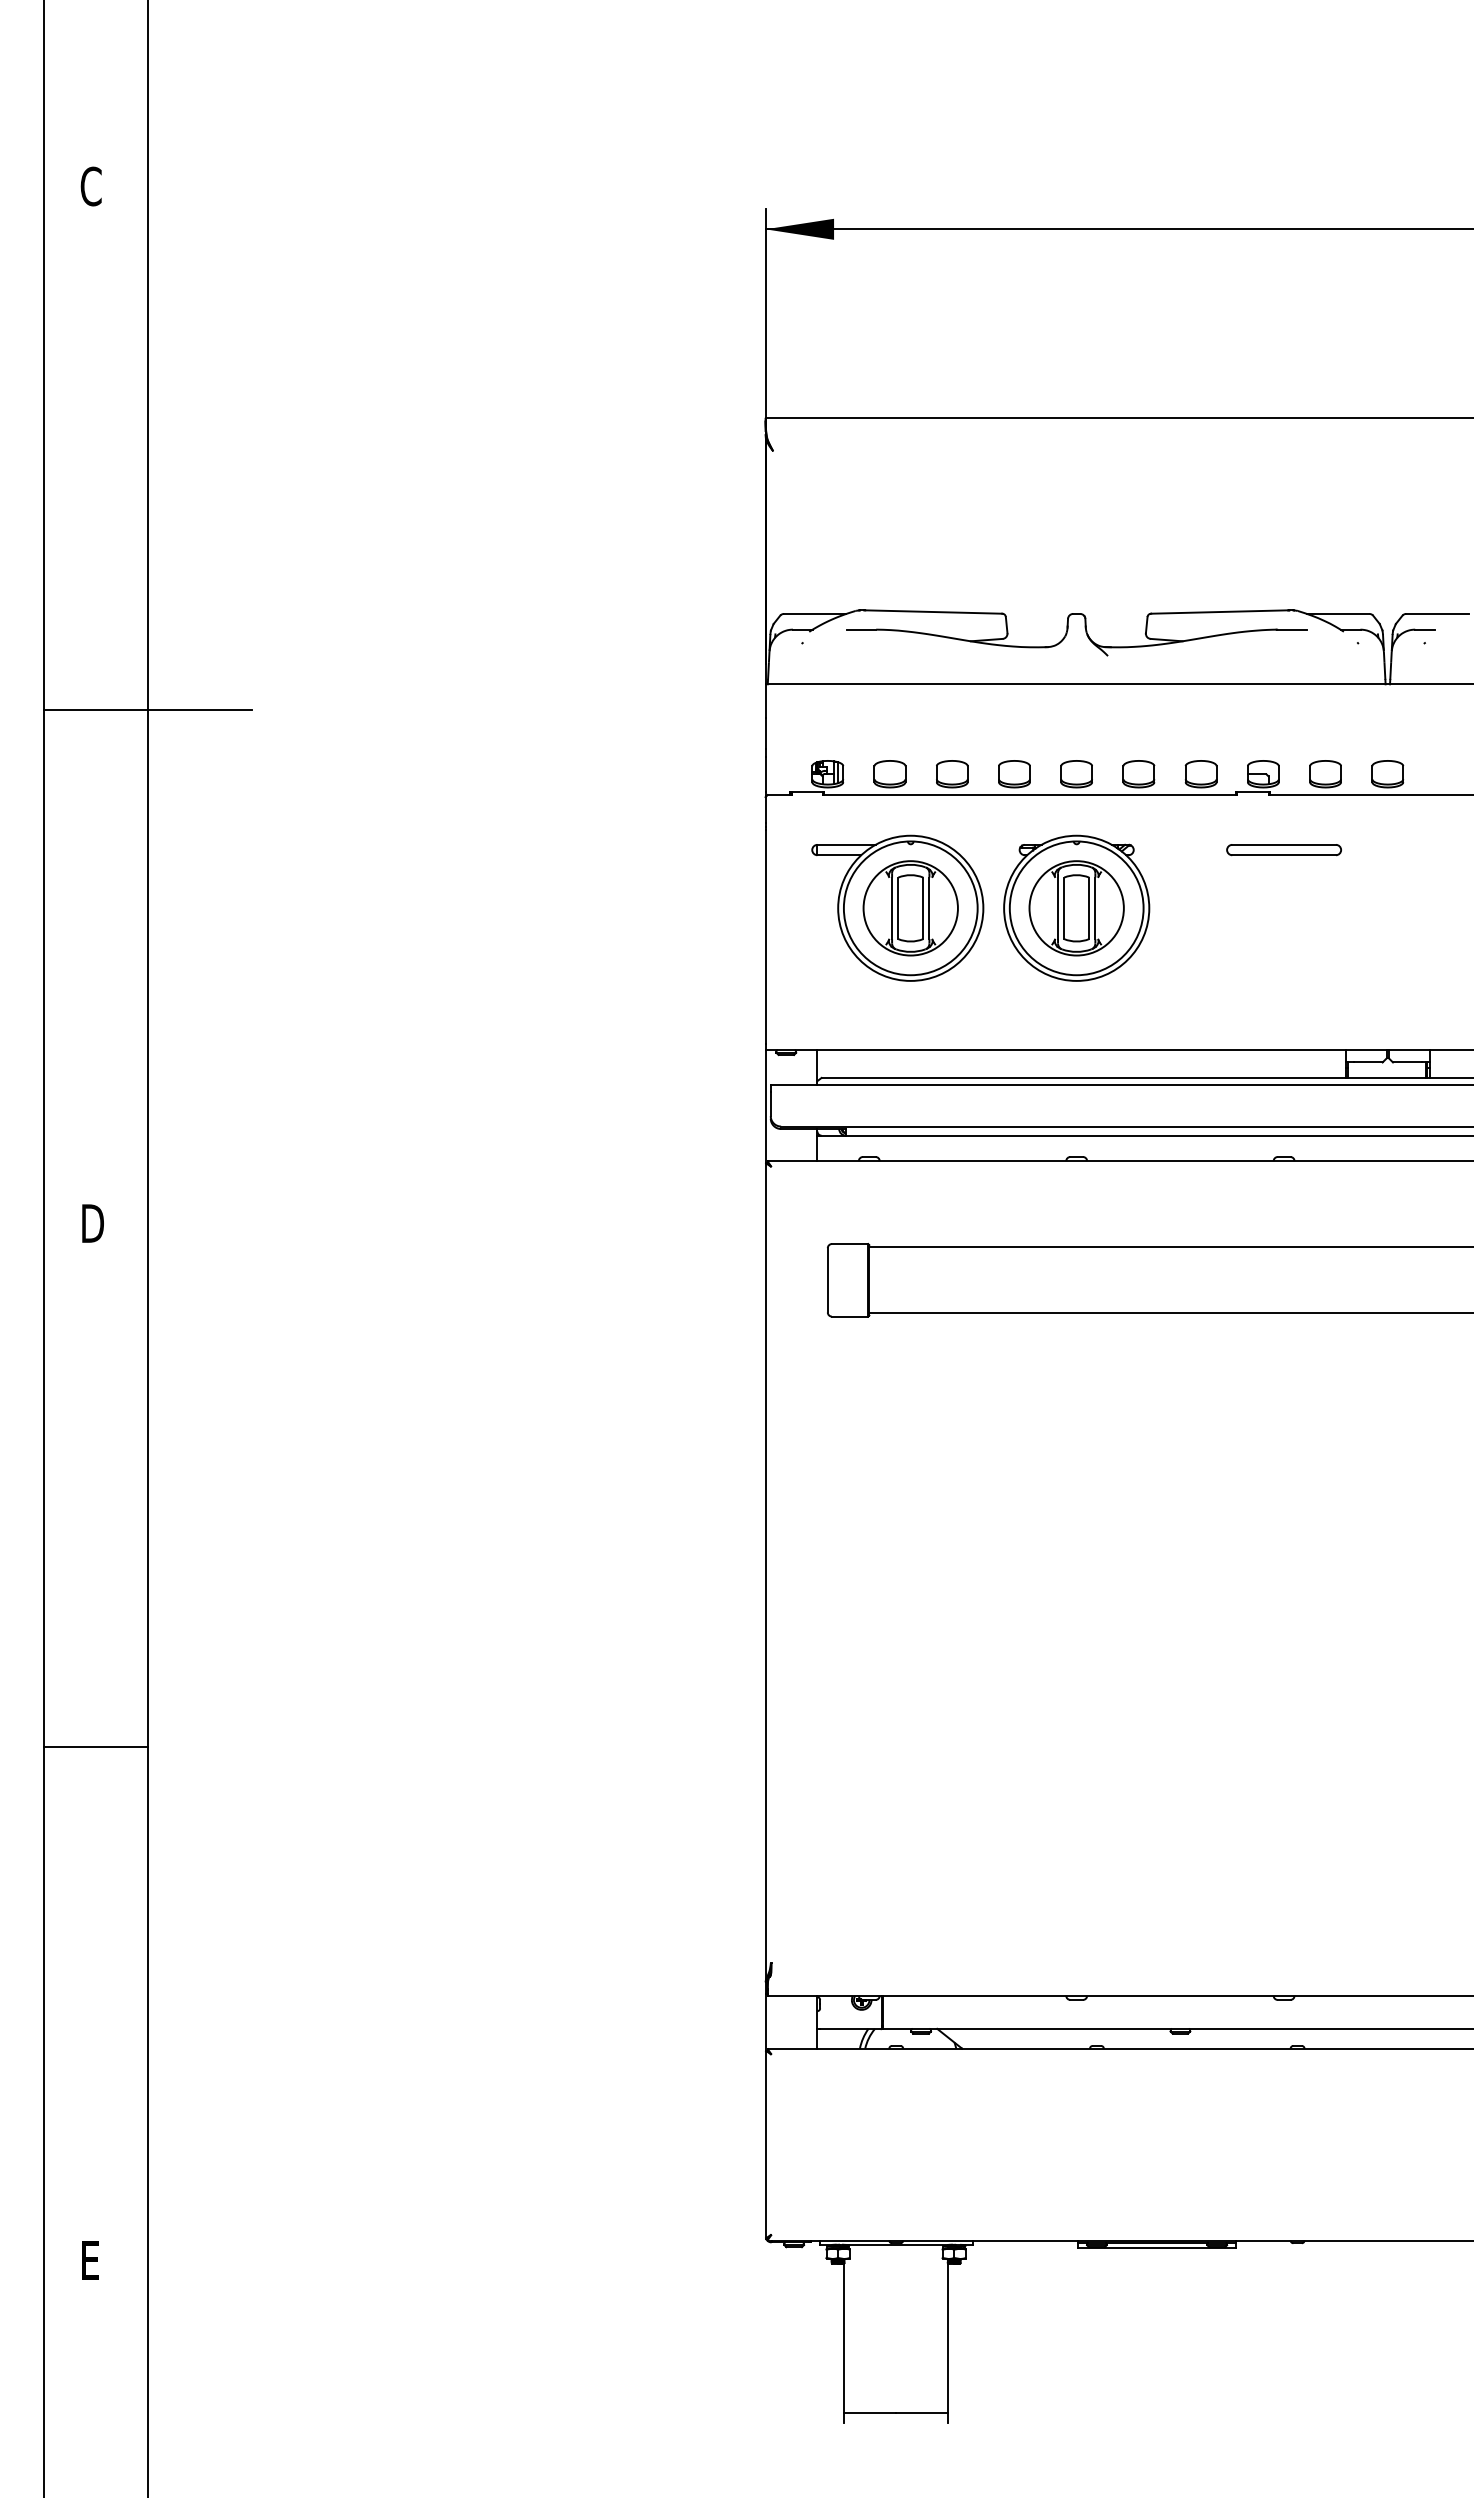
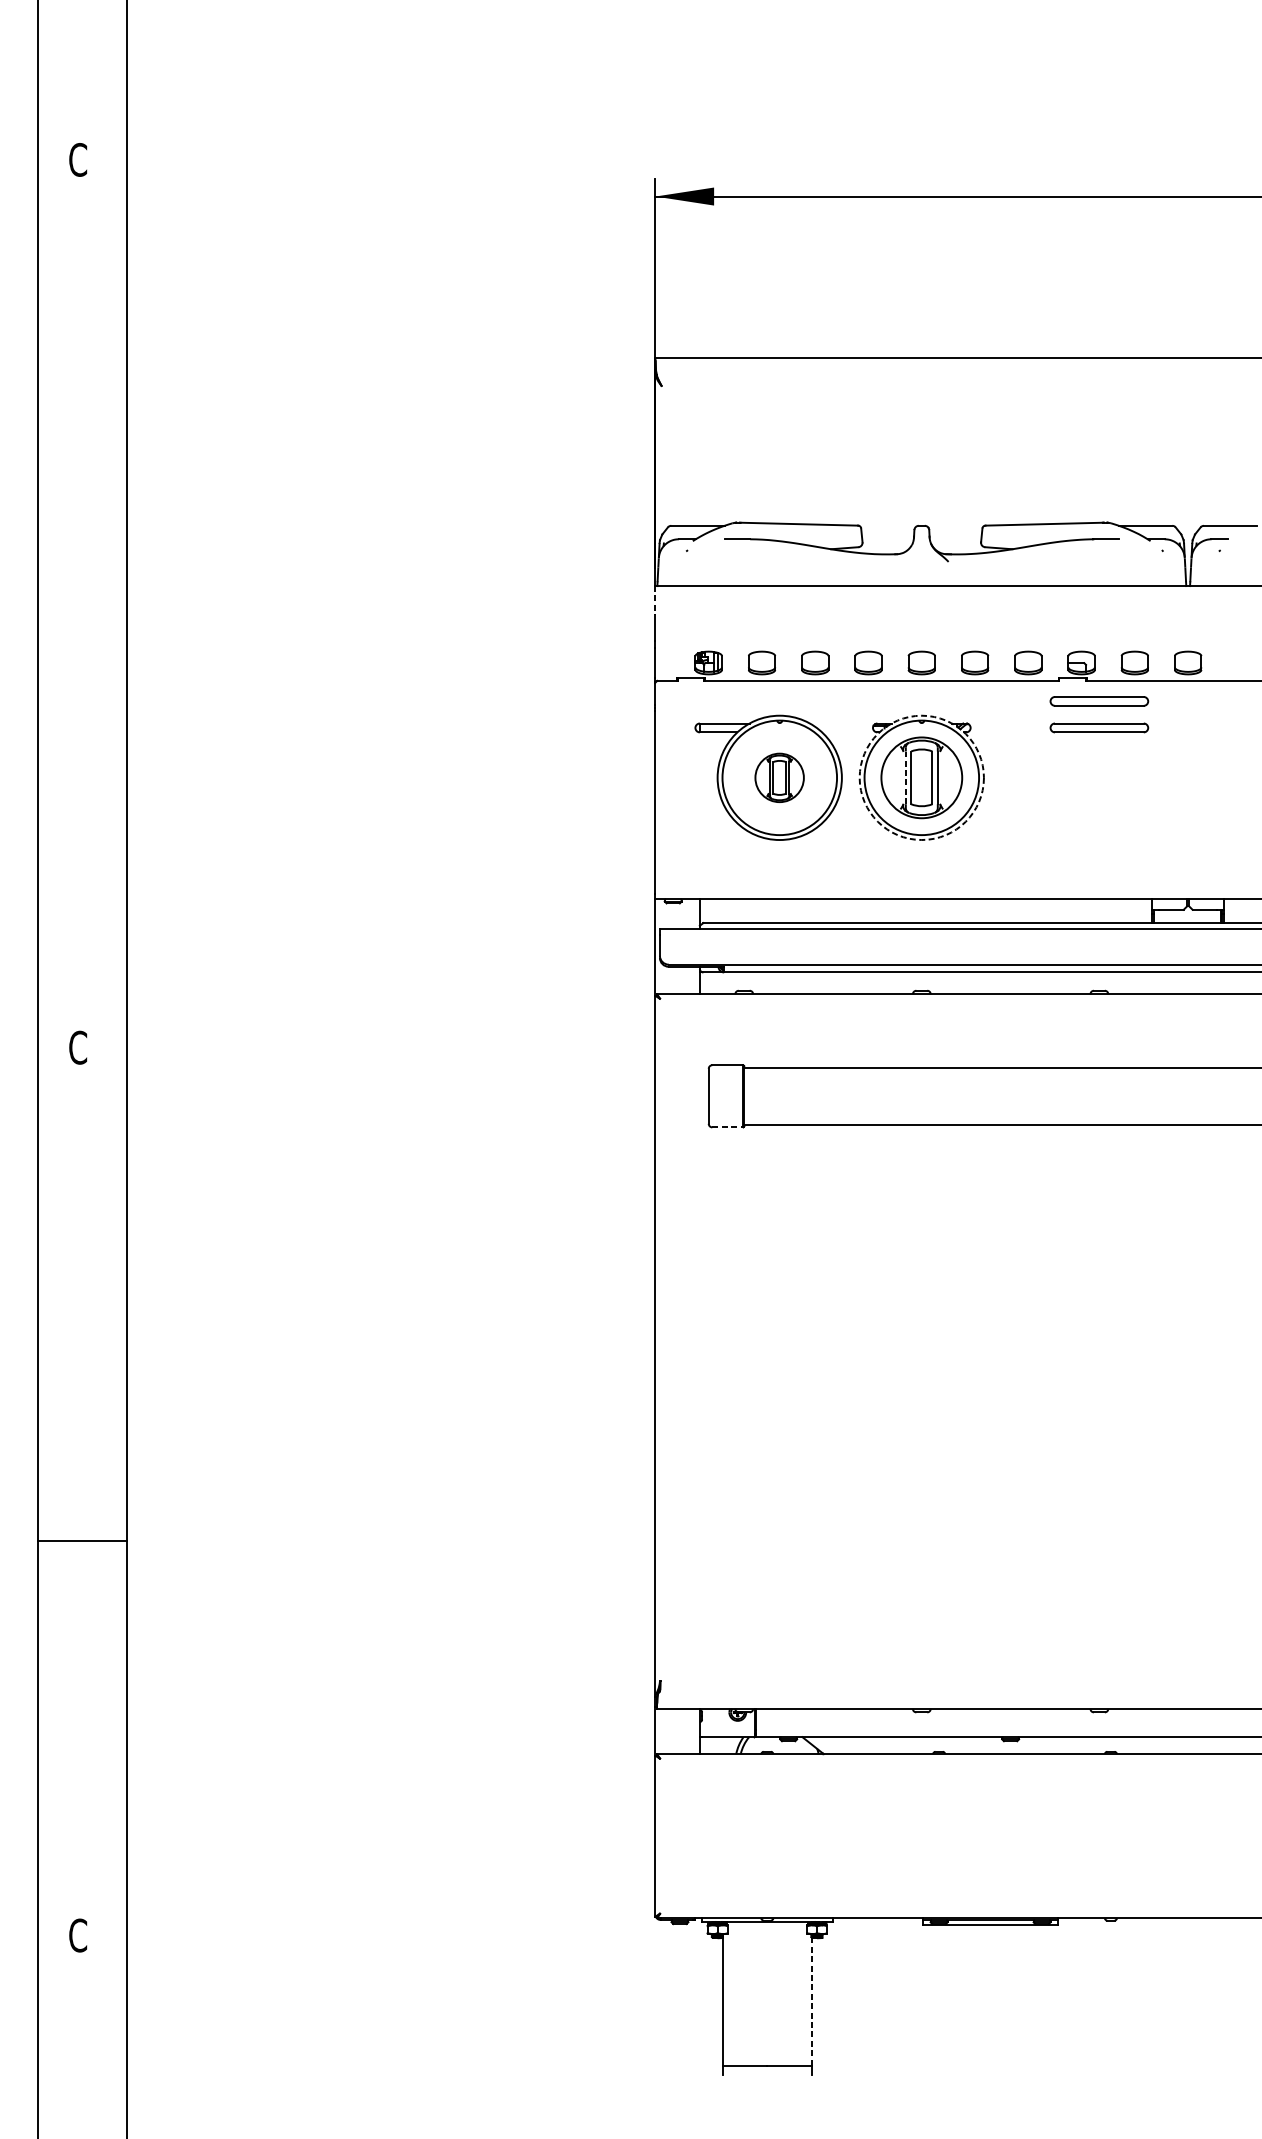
line: (765, 701) -> (655, 600), solid -> dashed
line: (147, 710) -> (126, 608), removed
part: (1283, 819) -> (1098, 701), added
circle: (1076, 907) -> (921, 777), solid -> dashed
part: (910, 908) -> (779, 777), size x0.6
line: (1058, 908) -> (906, 777), solid -> dashed
text: (91, 1223) -> (78, 1047), D -> C
line: (850, 1316) -> (728, 1127), solid -> dashed
line: (95, 1747) -> (81, 1541), moved
text: (90, 2260) -> (77, 1935), E -> C
line: (948, 2337) -> (812, 2001), solid -> dashed

